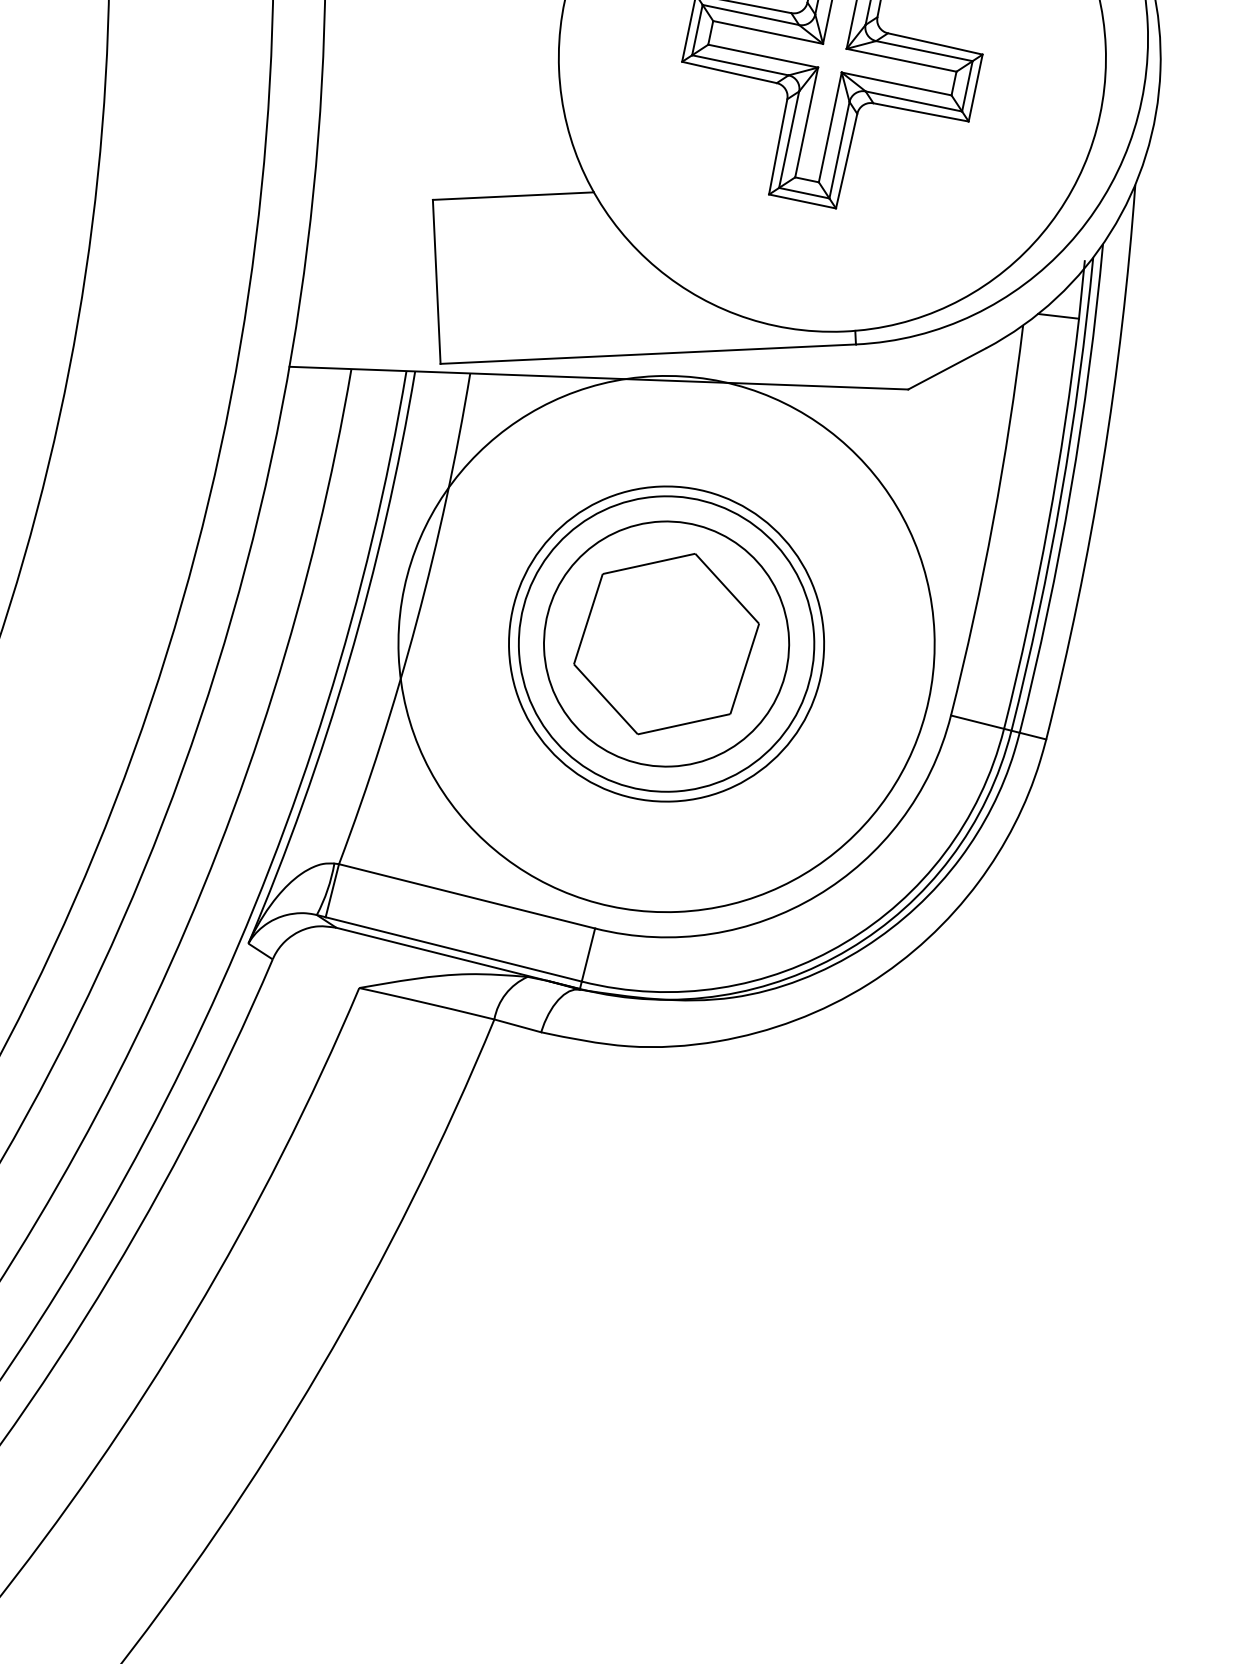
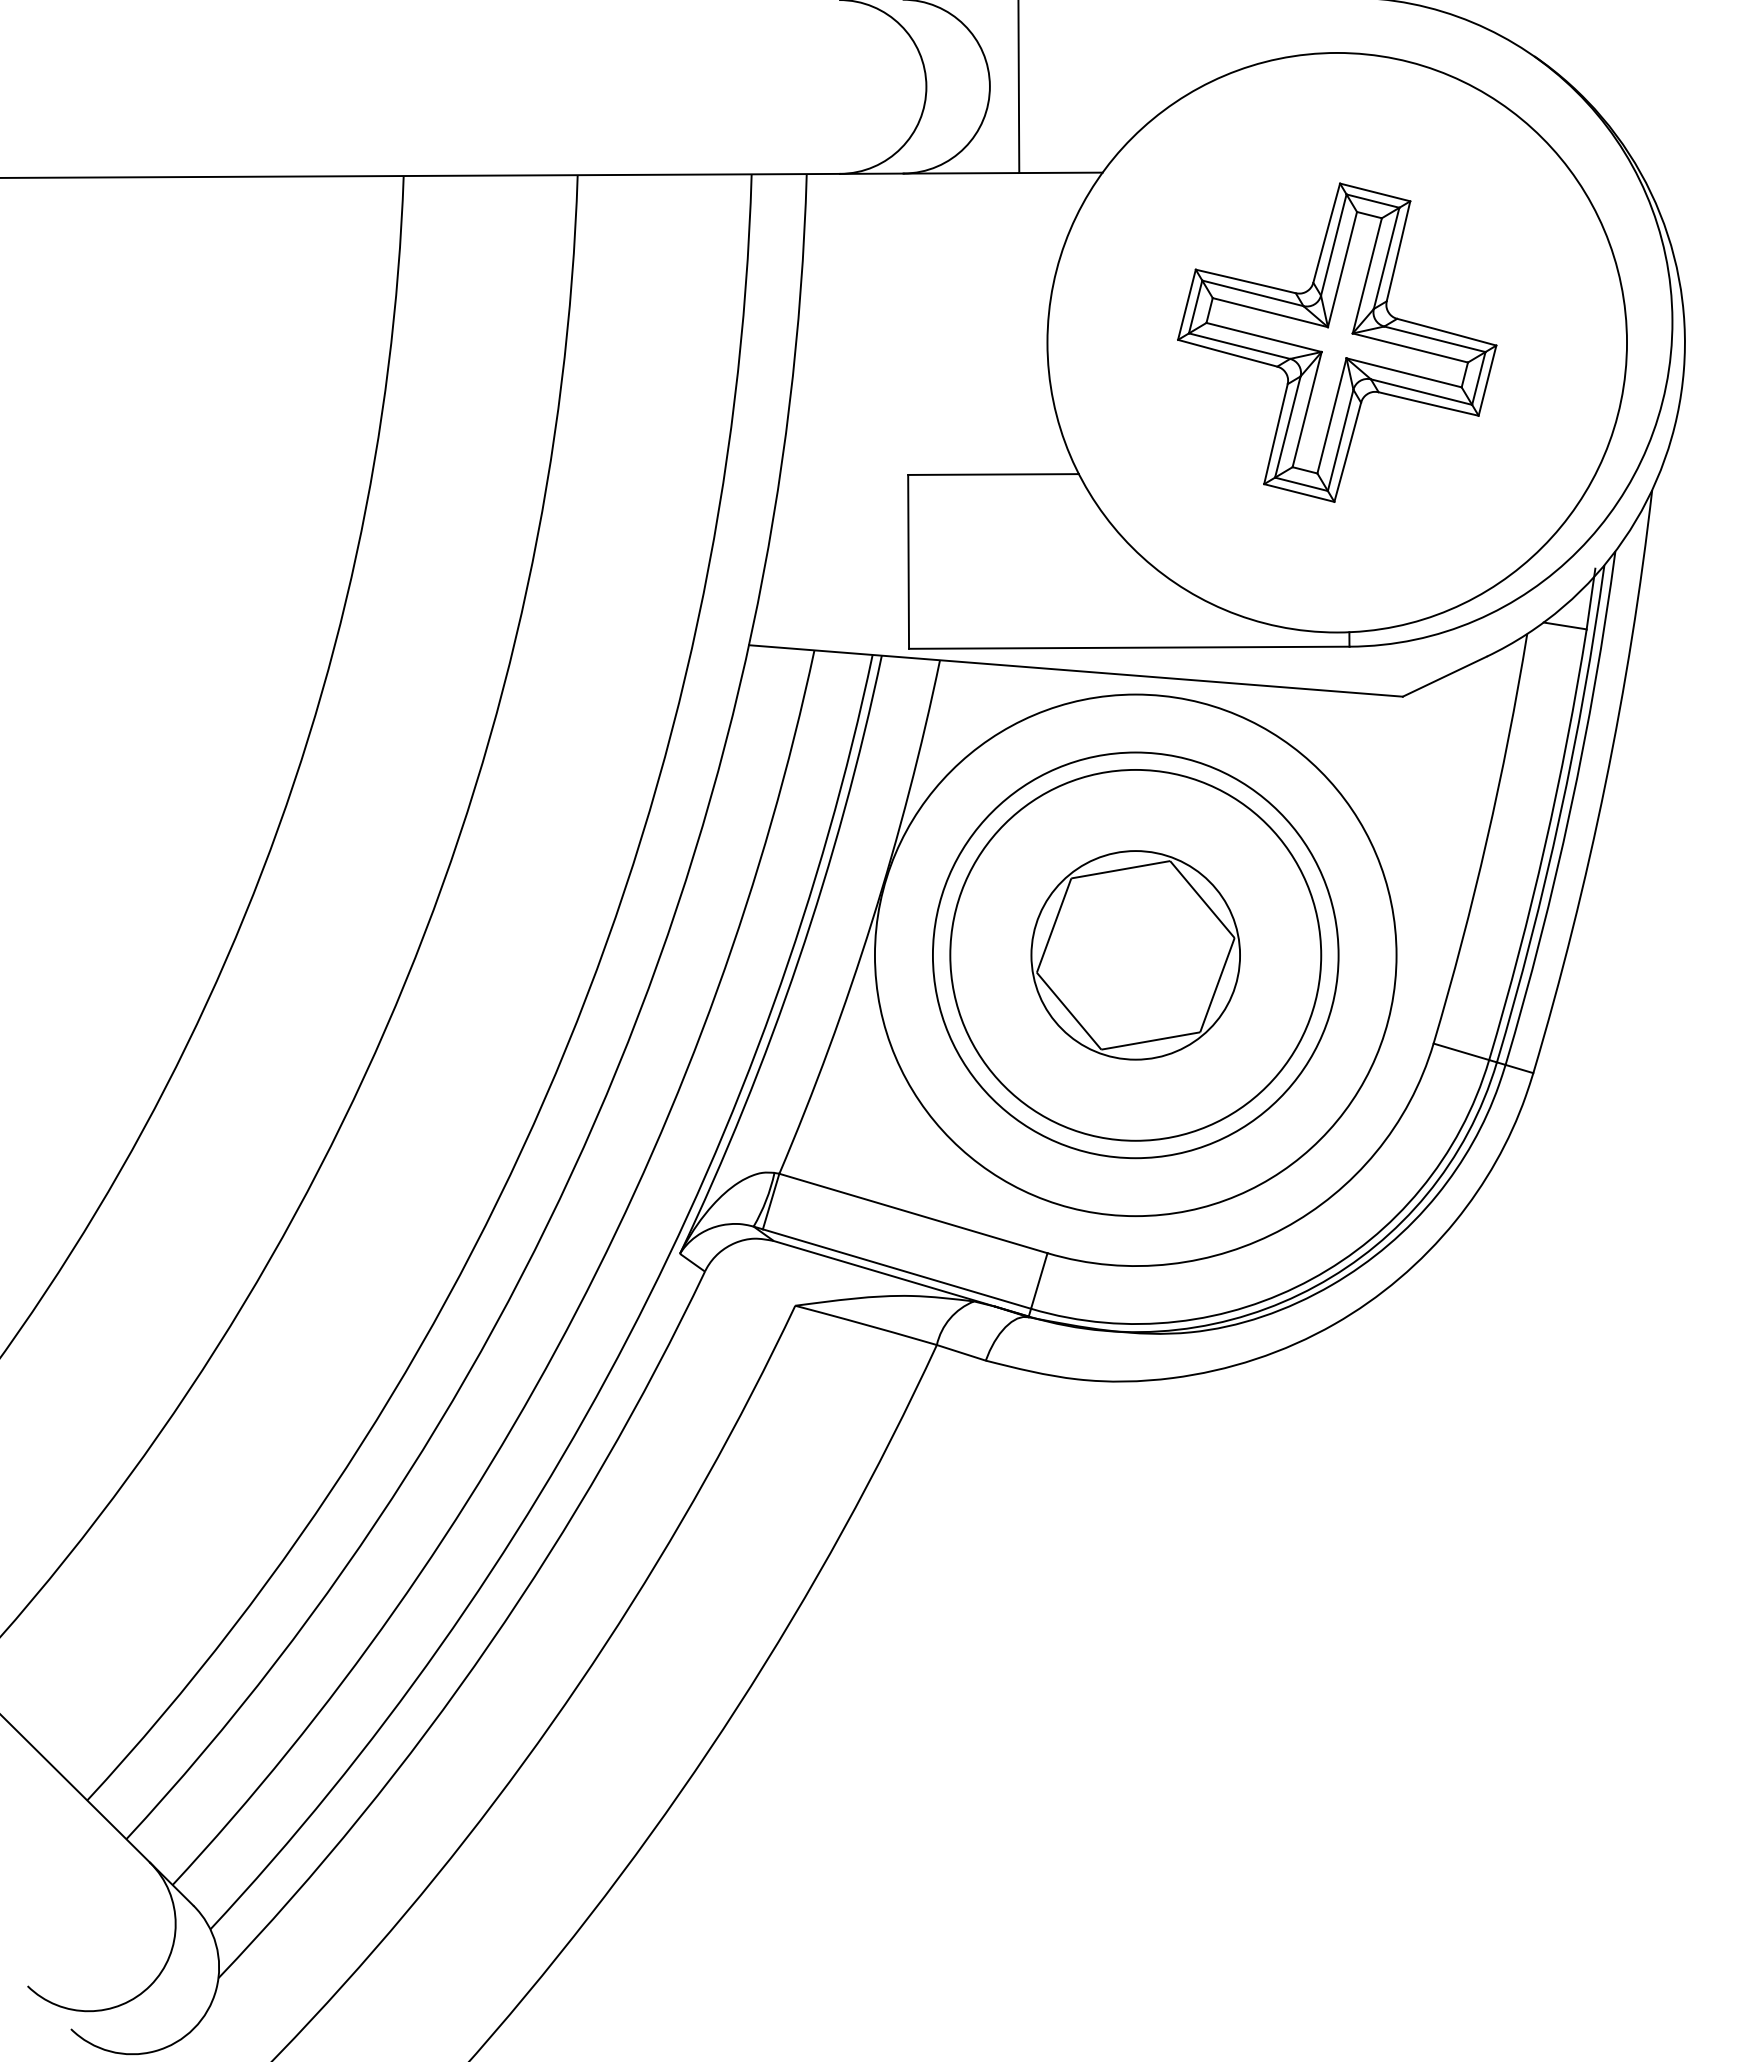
circle: (666, 643) -> (1135, 954), size x1.43
circle: (666, 644) -> (1135, 955), size x0.62
circle: (666, 644) -> (1135, 955), size x0.71
circle: (666, 644) -> (1135, 955), size x1.67

